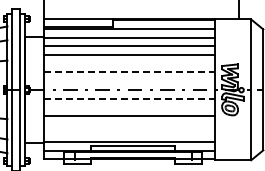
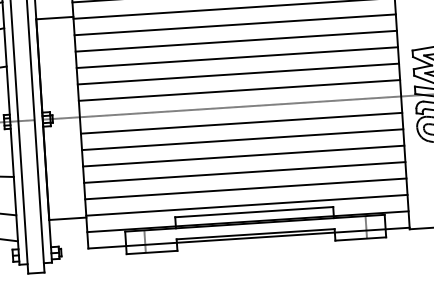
line: (129, 63) -> (237, 57), added
line: (130, 72) -> (240, 73), dashed -> solid
line: (129, 81) -> (239, 91), added
line: (130, 98) -> (243, 122), dashed -> solid
line: (129, 107) -> (242, 140), added
line: (129, 124) -> (244, 172), added
line: (129, 133) -> (245, 189), added

